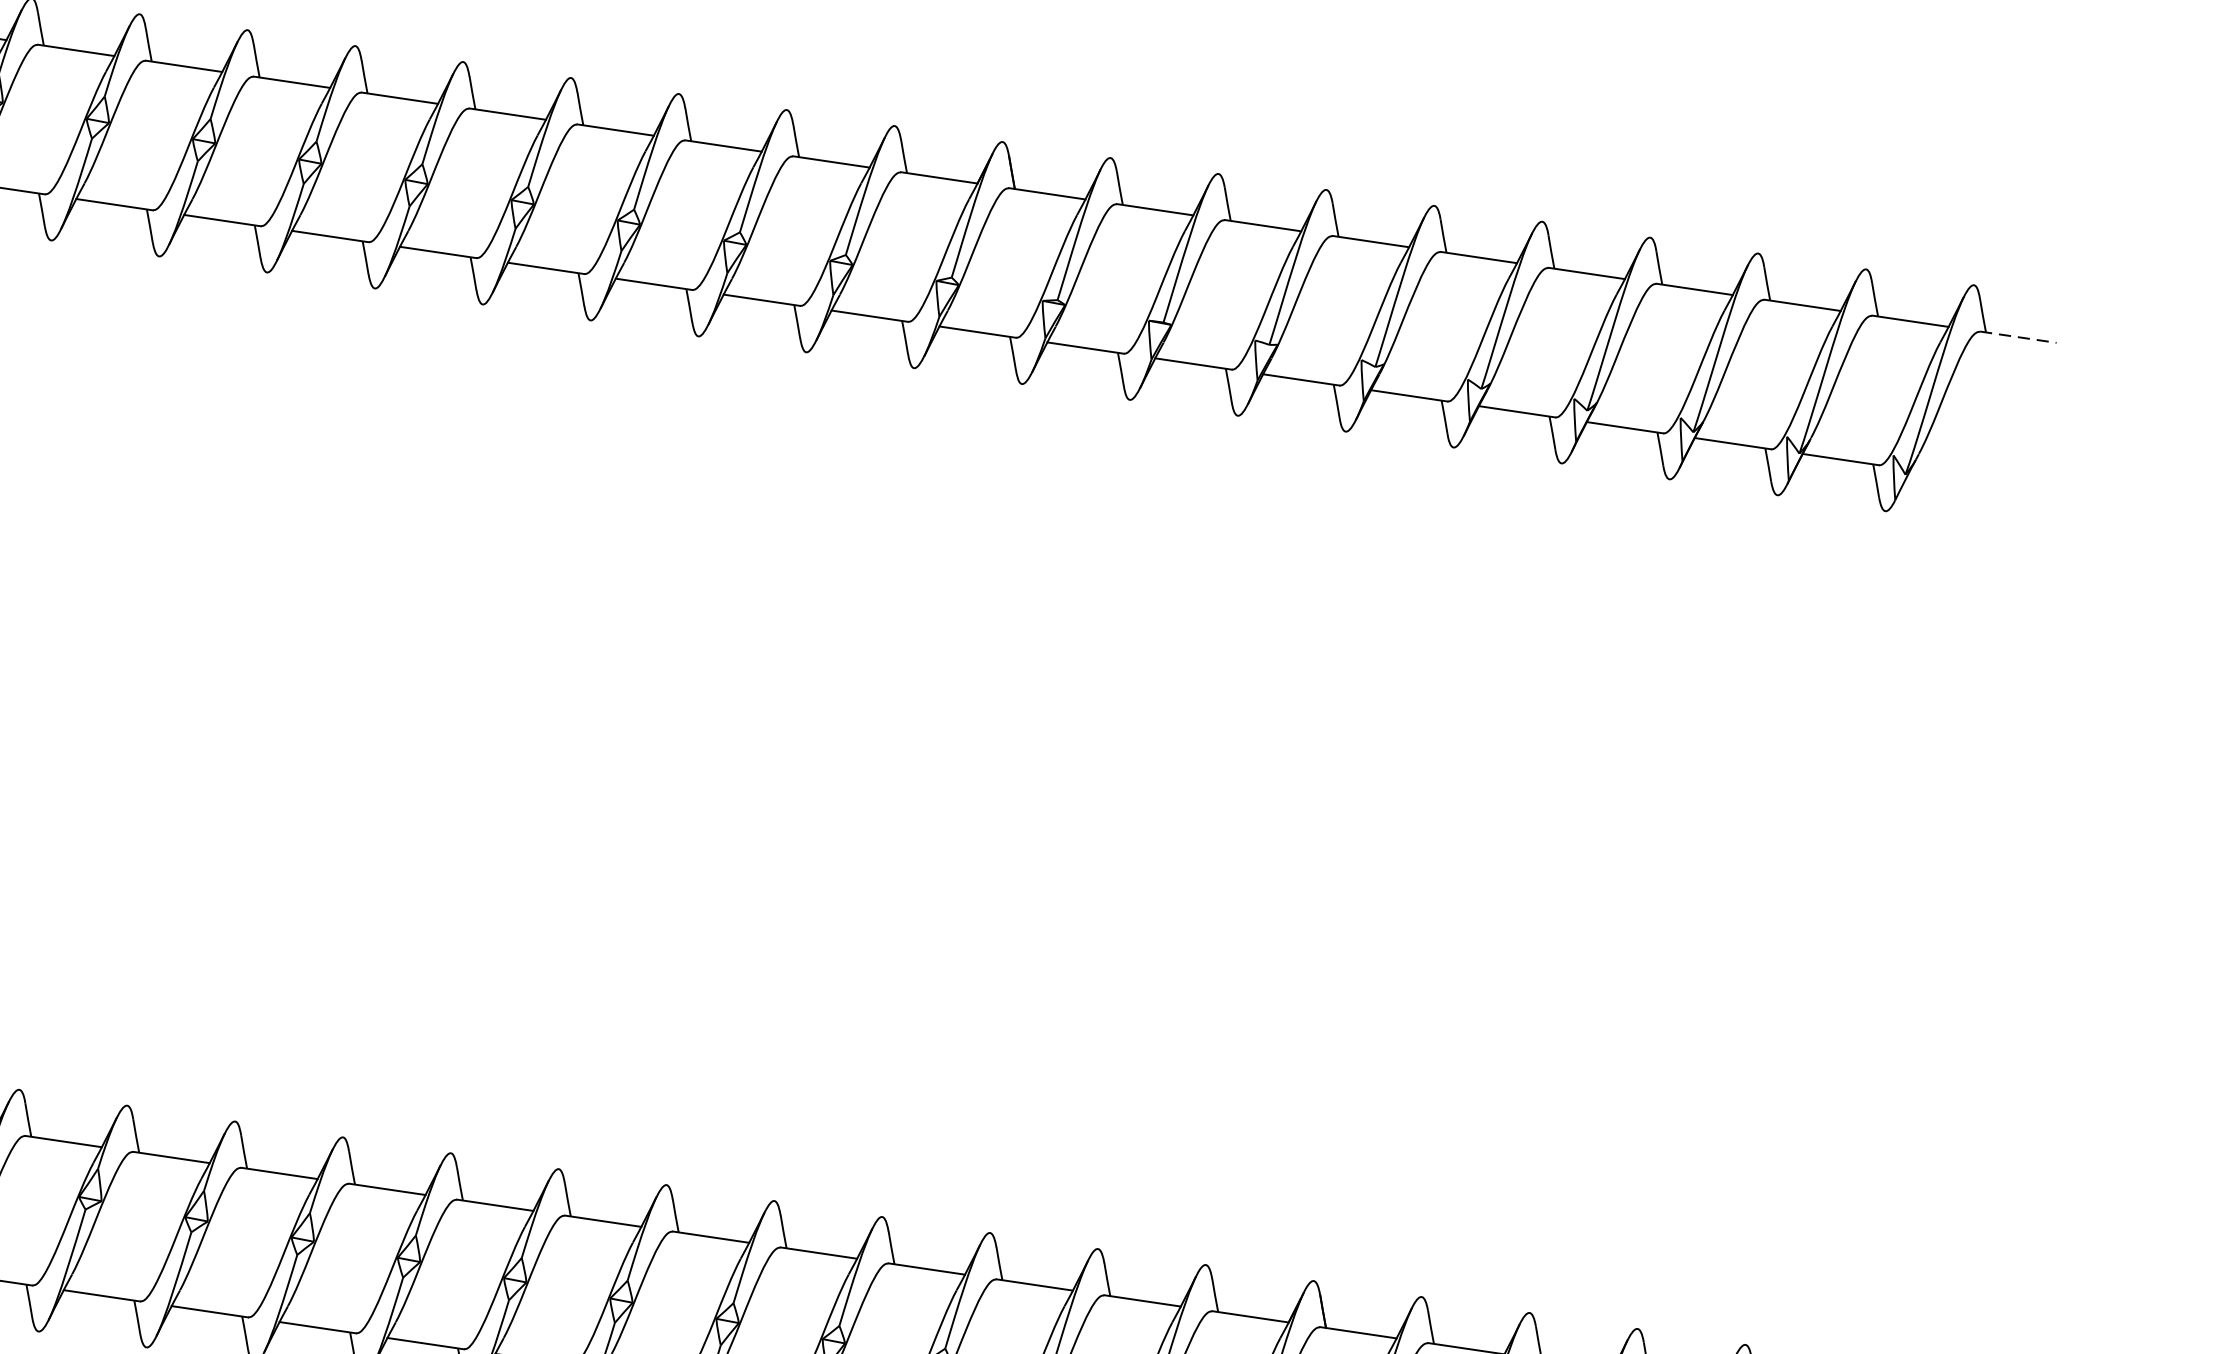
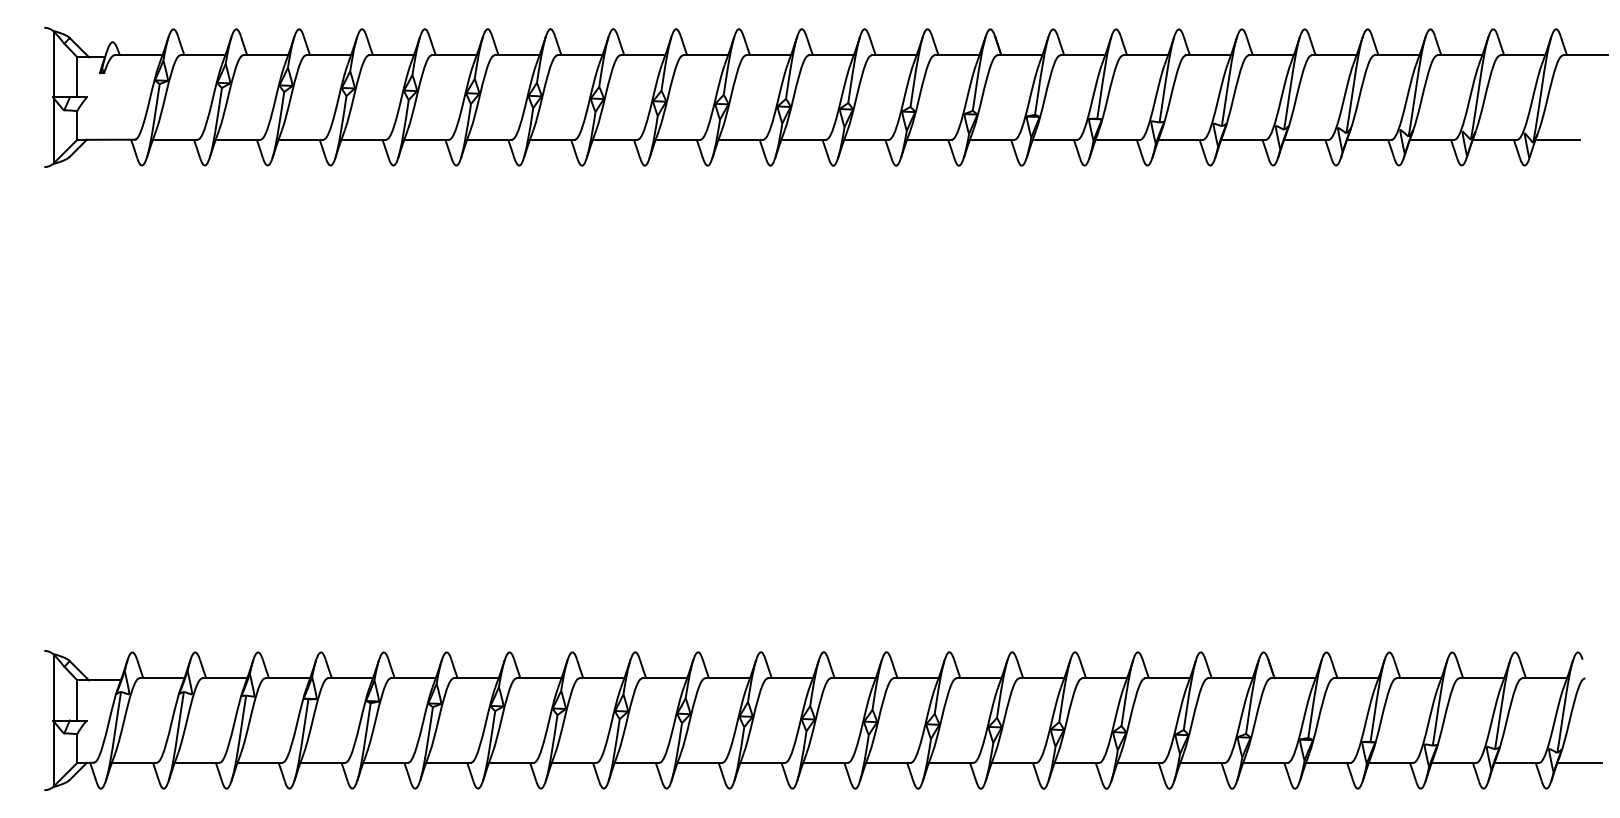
line: (2019, 338) -> (1586, 55), dashed -> solid
line: (1948, 474) -> (1557, 139), added

